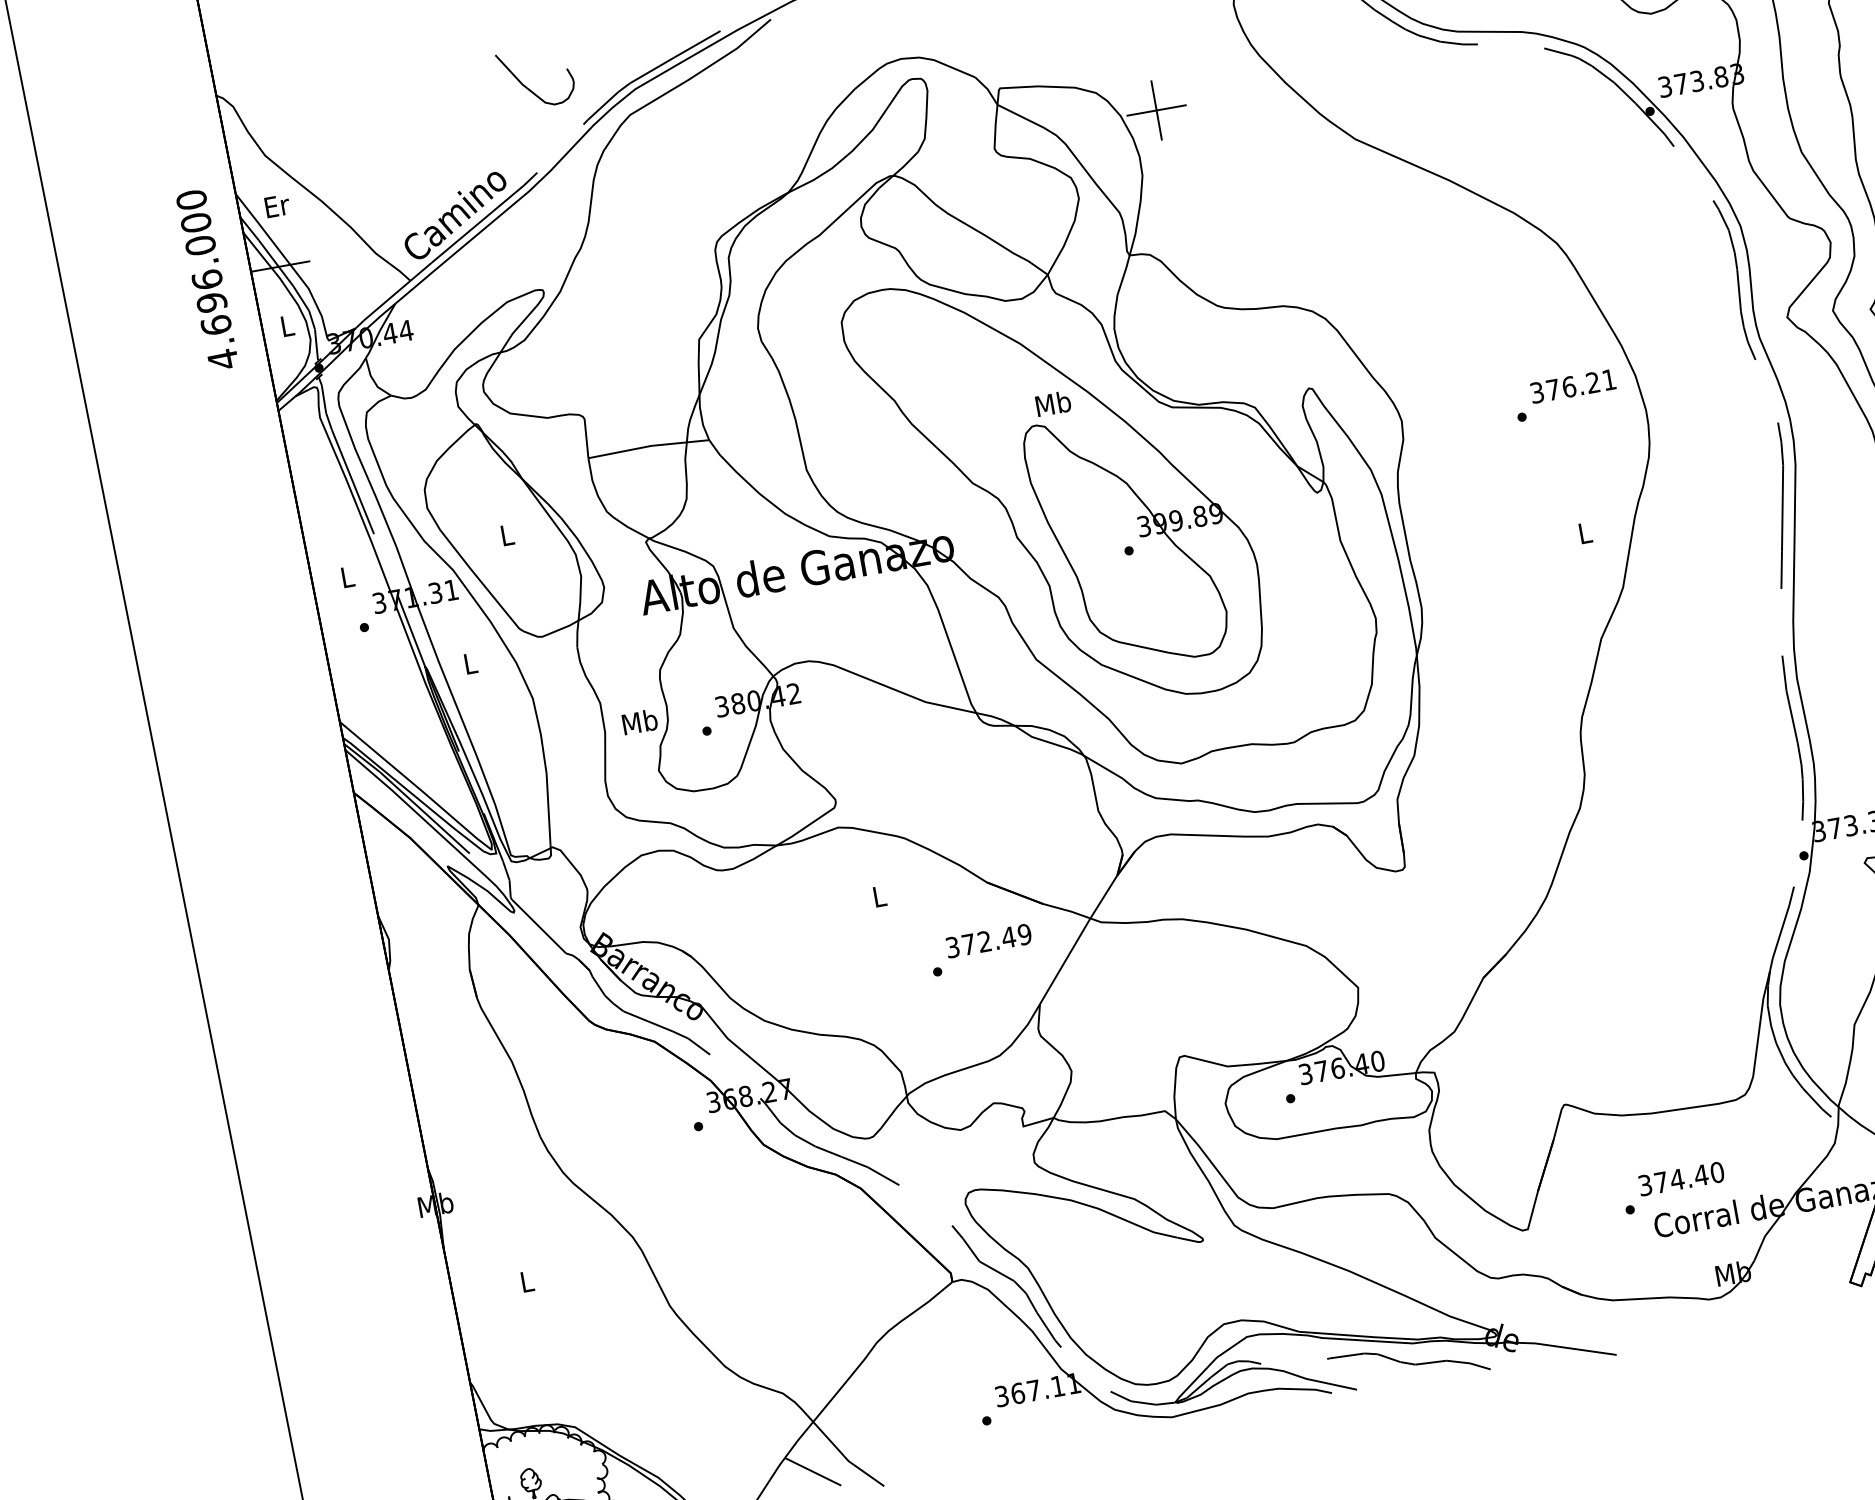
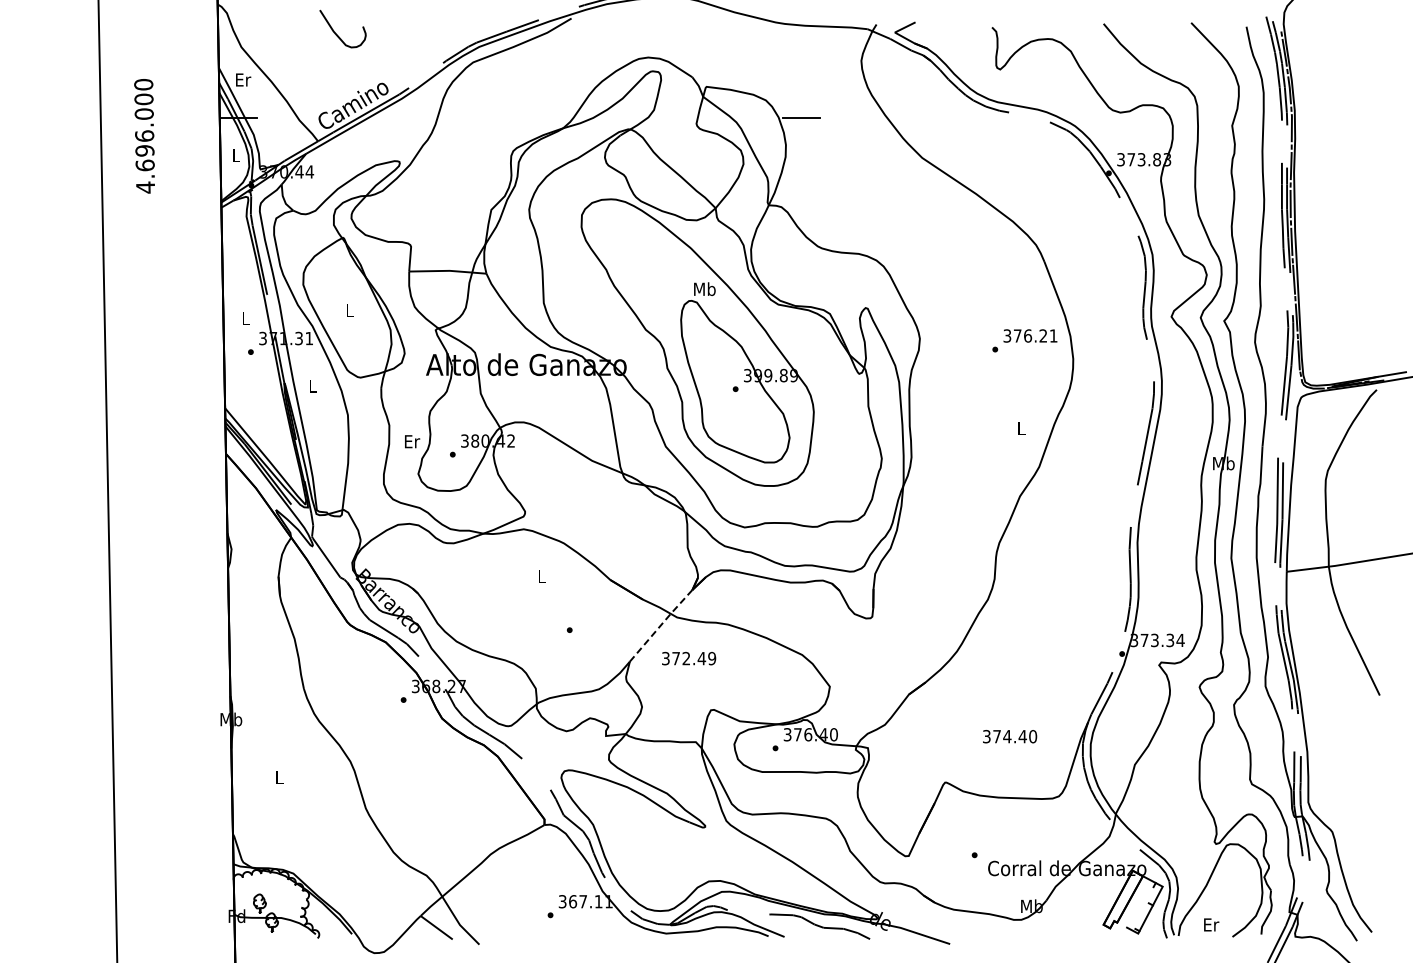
curve: (527, 86) -> (336, 33), moved
line: (1156, 109) -> (801, 117), removed
text: (207, 280) -> (144, 136), moved
text: (639, 722) -> (411, 441), Mb -> Er
line: (1078, 937) -> (661, 624), solid -> dashed
text: (989, 940) -> (689, 658), moved
text: (1682, 1178) -> (1010, 736), moved

